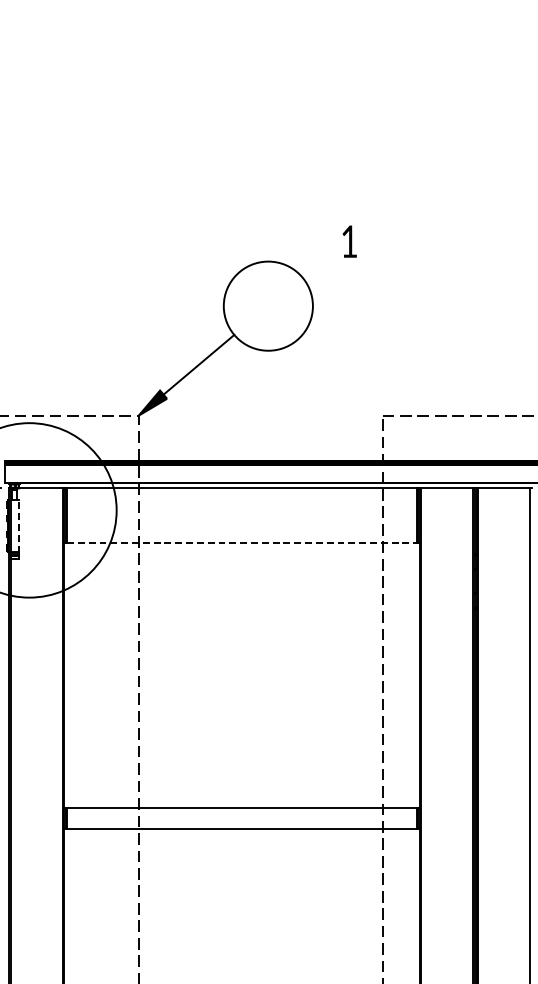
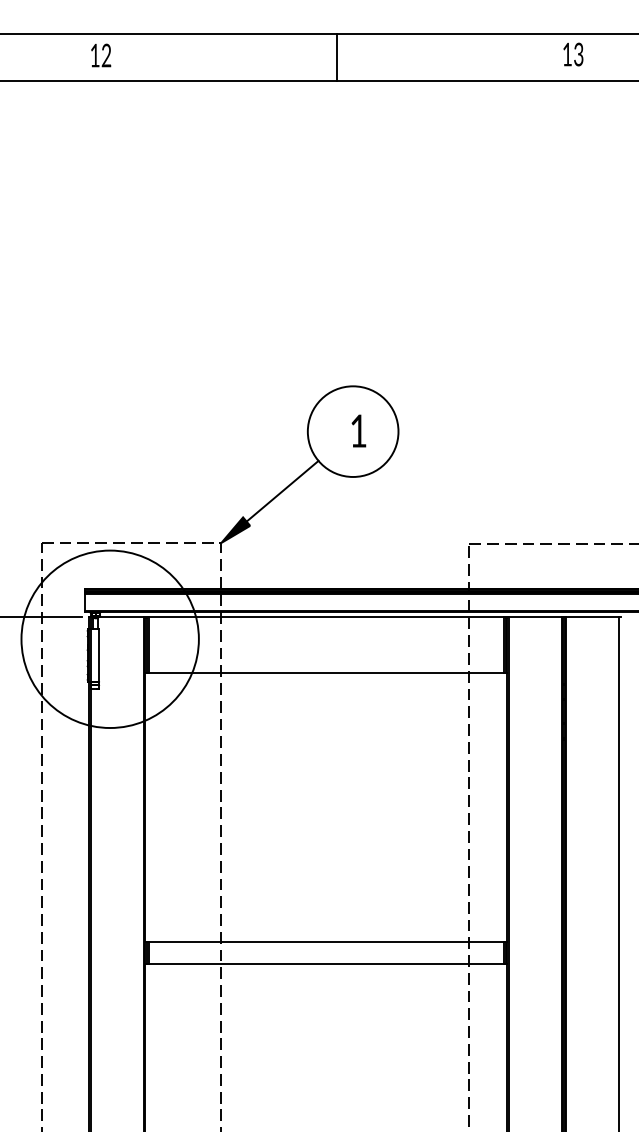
text: (349, 241) -> (358, 430), moved
line: (18, 526) -> (99, 655), dashed -> solid
line: (242, 543) -> (326, 672), dashed -> solid

